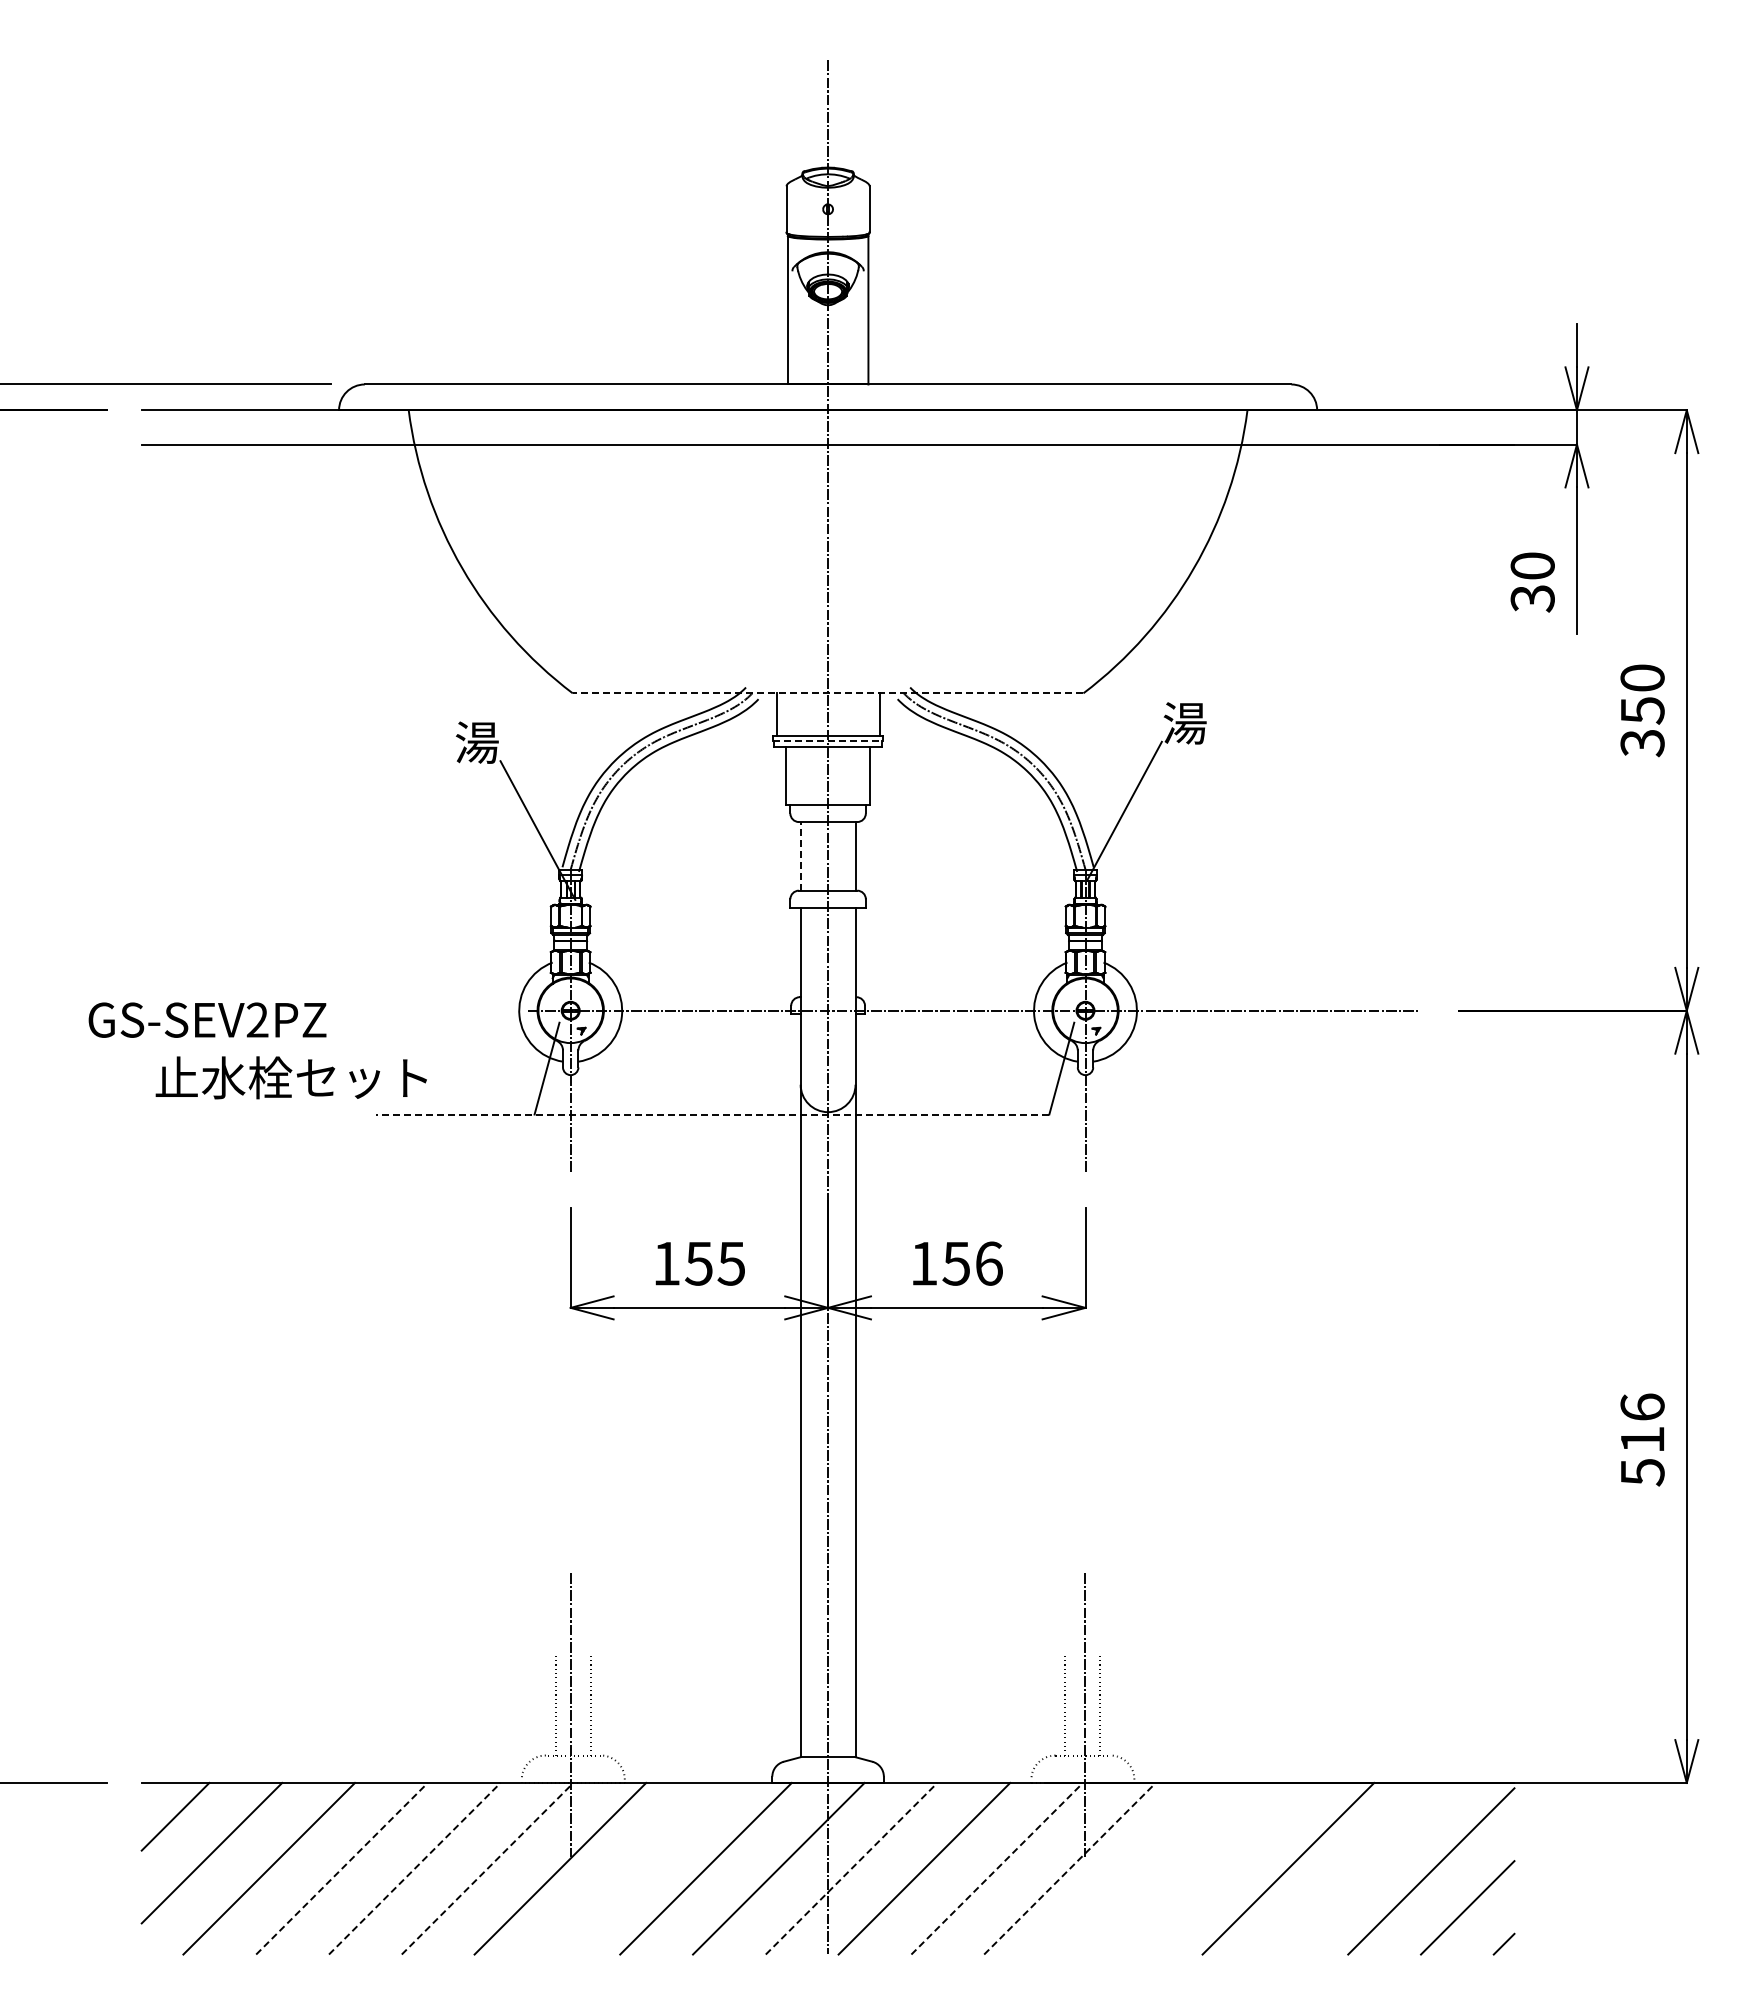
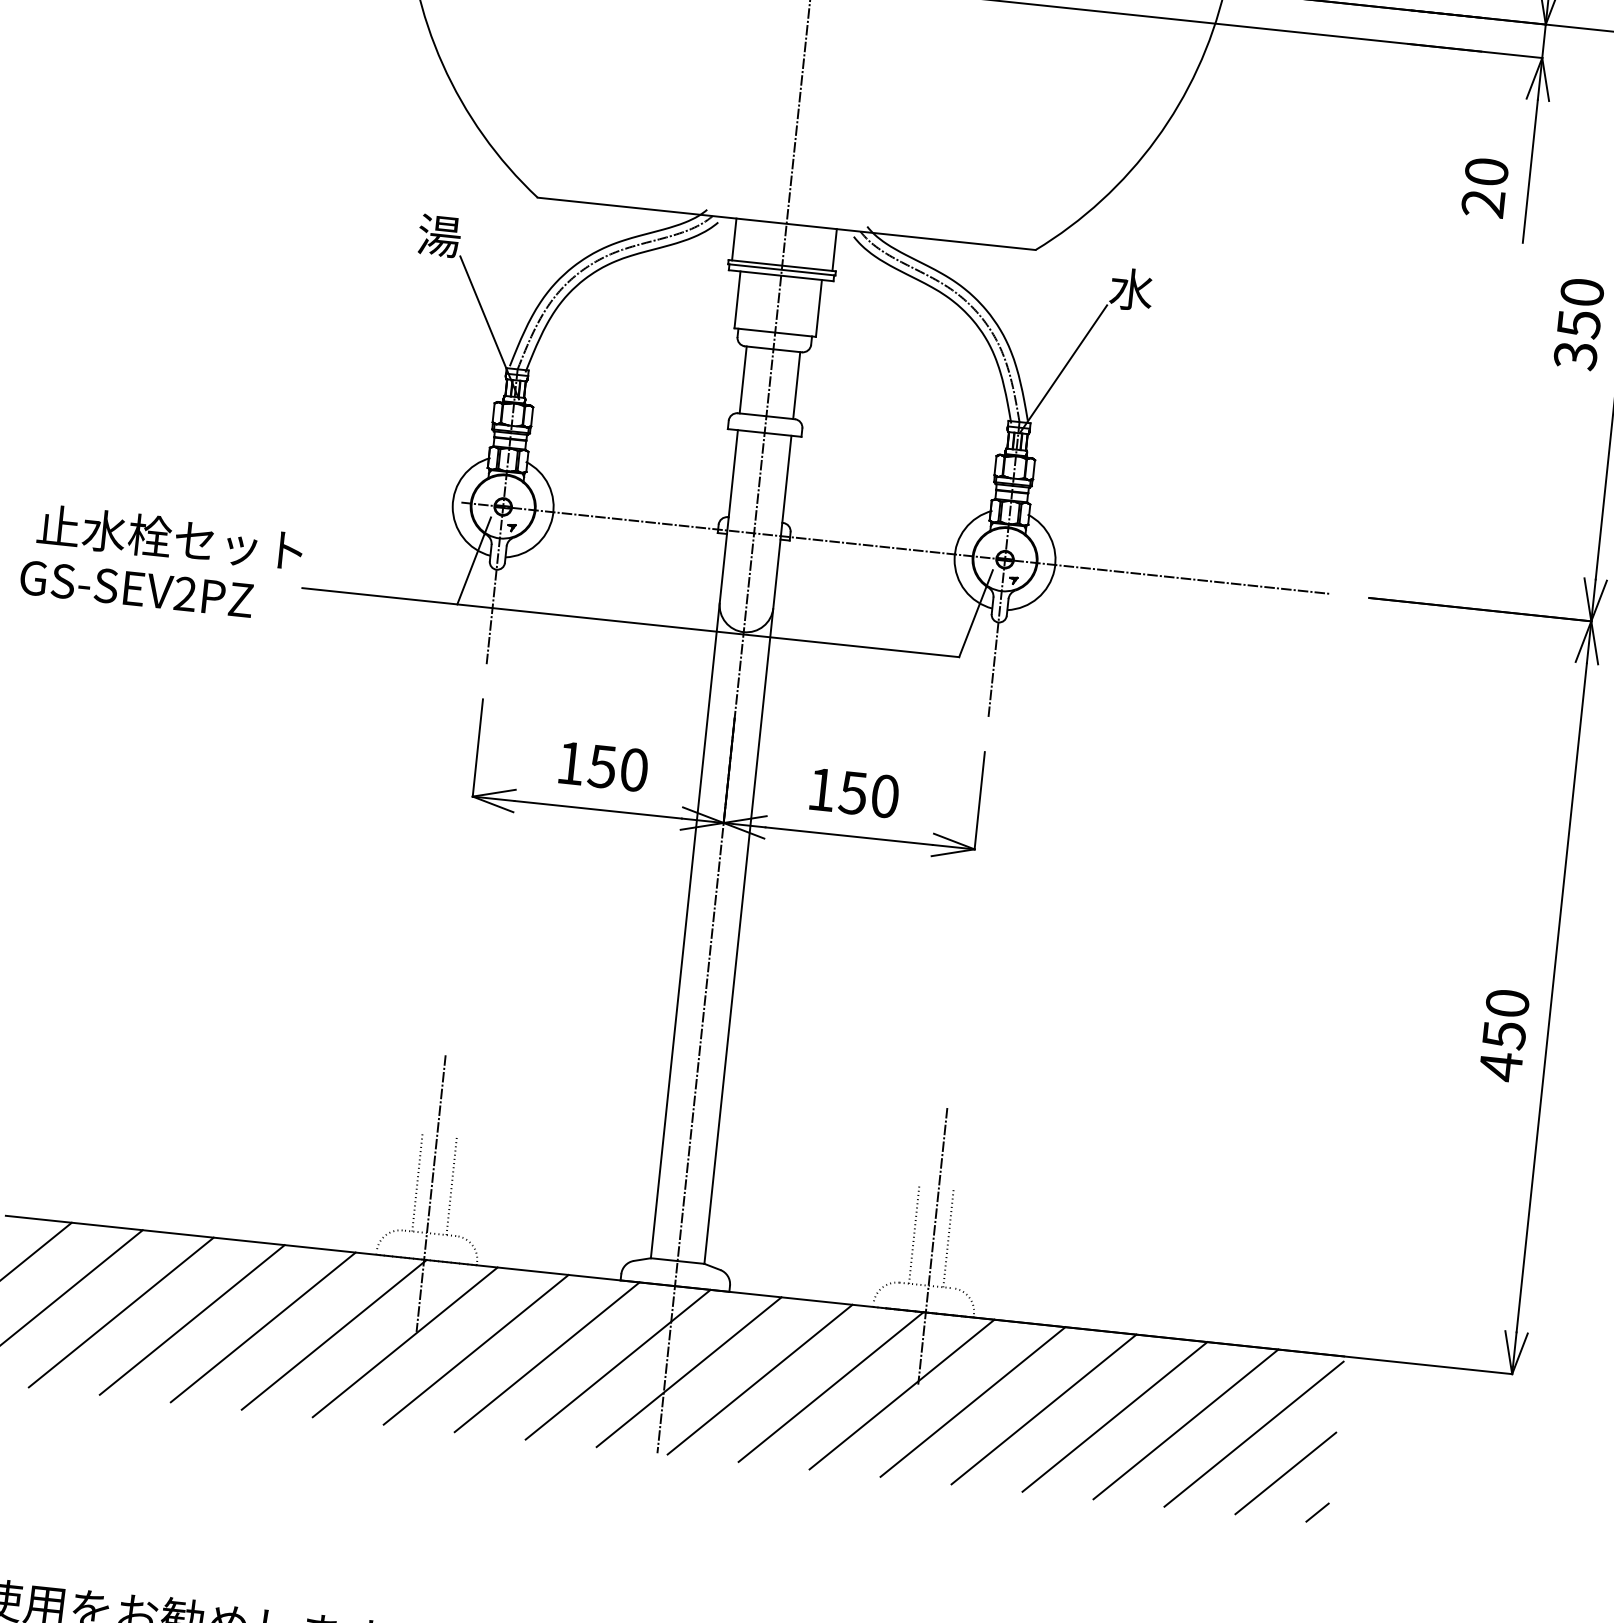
text: (1532, 598) -> (1483, 203), 30 -> 20
line: (827, 693) -> (786, 223), dashed -> solid
text: (1184, 722) -> (1131, 288), 湯 -> 水
line: (828, 740) -> (782, 269), dashed -> solid
line: (800, 855) -> (743, 379), dashed -> solid
text: (207, 1019) -> (136, 588), moved
text: (290, 1077) -> (169, 537), moved
line: (712, 1114) -> (630, 622), dashed -> solid
text: (731, 1263) -> (634, 769), 155 -> 150
text: (989, 1263) -> (885, 796), 156 -> 150
text: (1642, 1440) -> (1504, 1035), 516 -> 450
line: (342, 1868) -> (192, 1319), dashed -> solid
line: (415, 1868) -> (263, 1327), dashed -> solid
line: (487, 1868) -> (334, 1334), dashed -> solid
line: (633, 1868) -> (476, 1349), added
line: (851, 1868) -> (689, 1371), dashed -> solid
line: (997, 1868) -> (831, 1386), dashed -> solid
line: (1070, 1868) -> (902, 1394), dashed -> solid
line: (1142, 1868) -> (972, 1401), added
line: (1215, 1868) -> (1043, 1409), added
line: (1361, 1868) -> (1186, 1424), added

